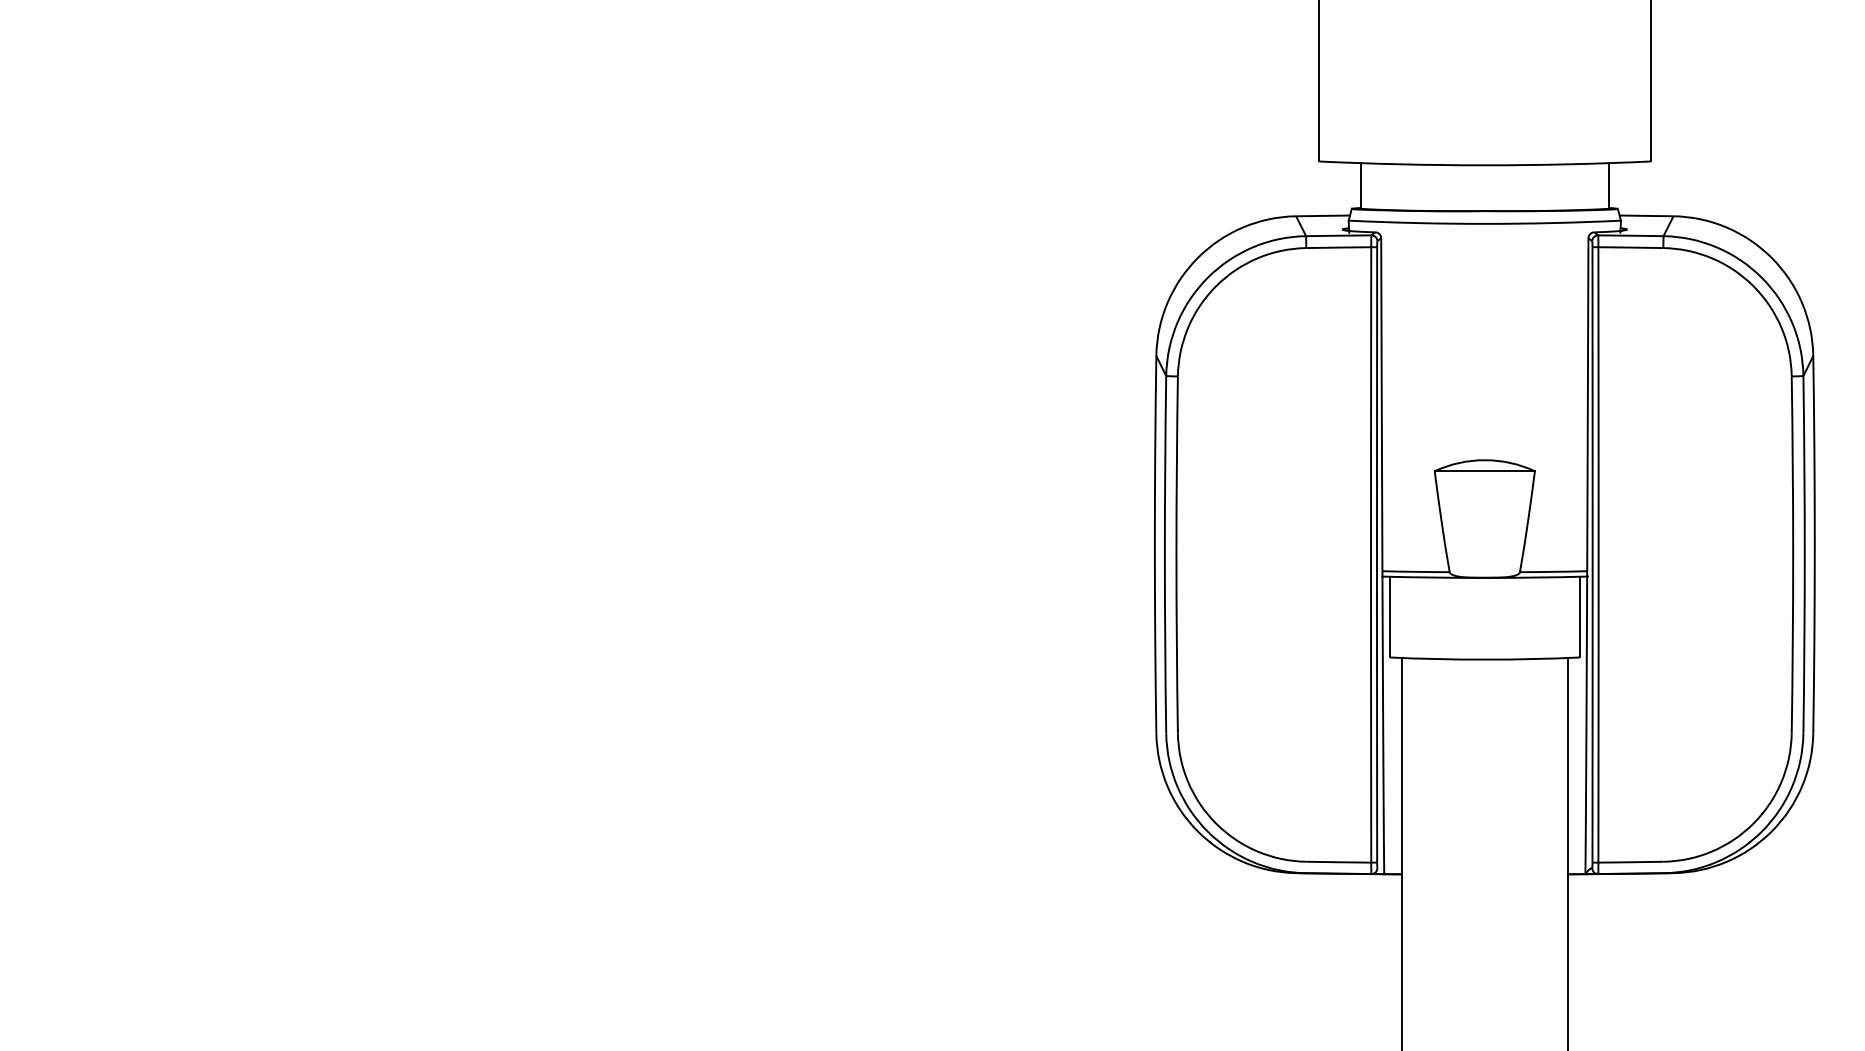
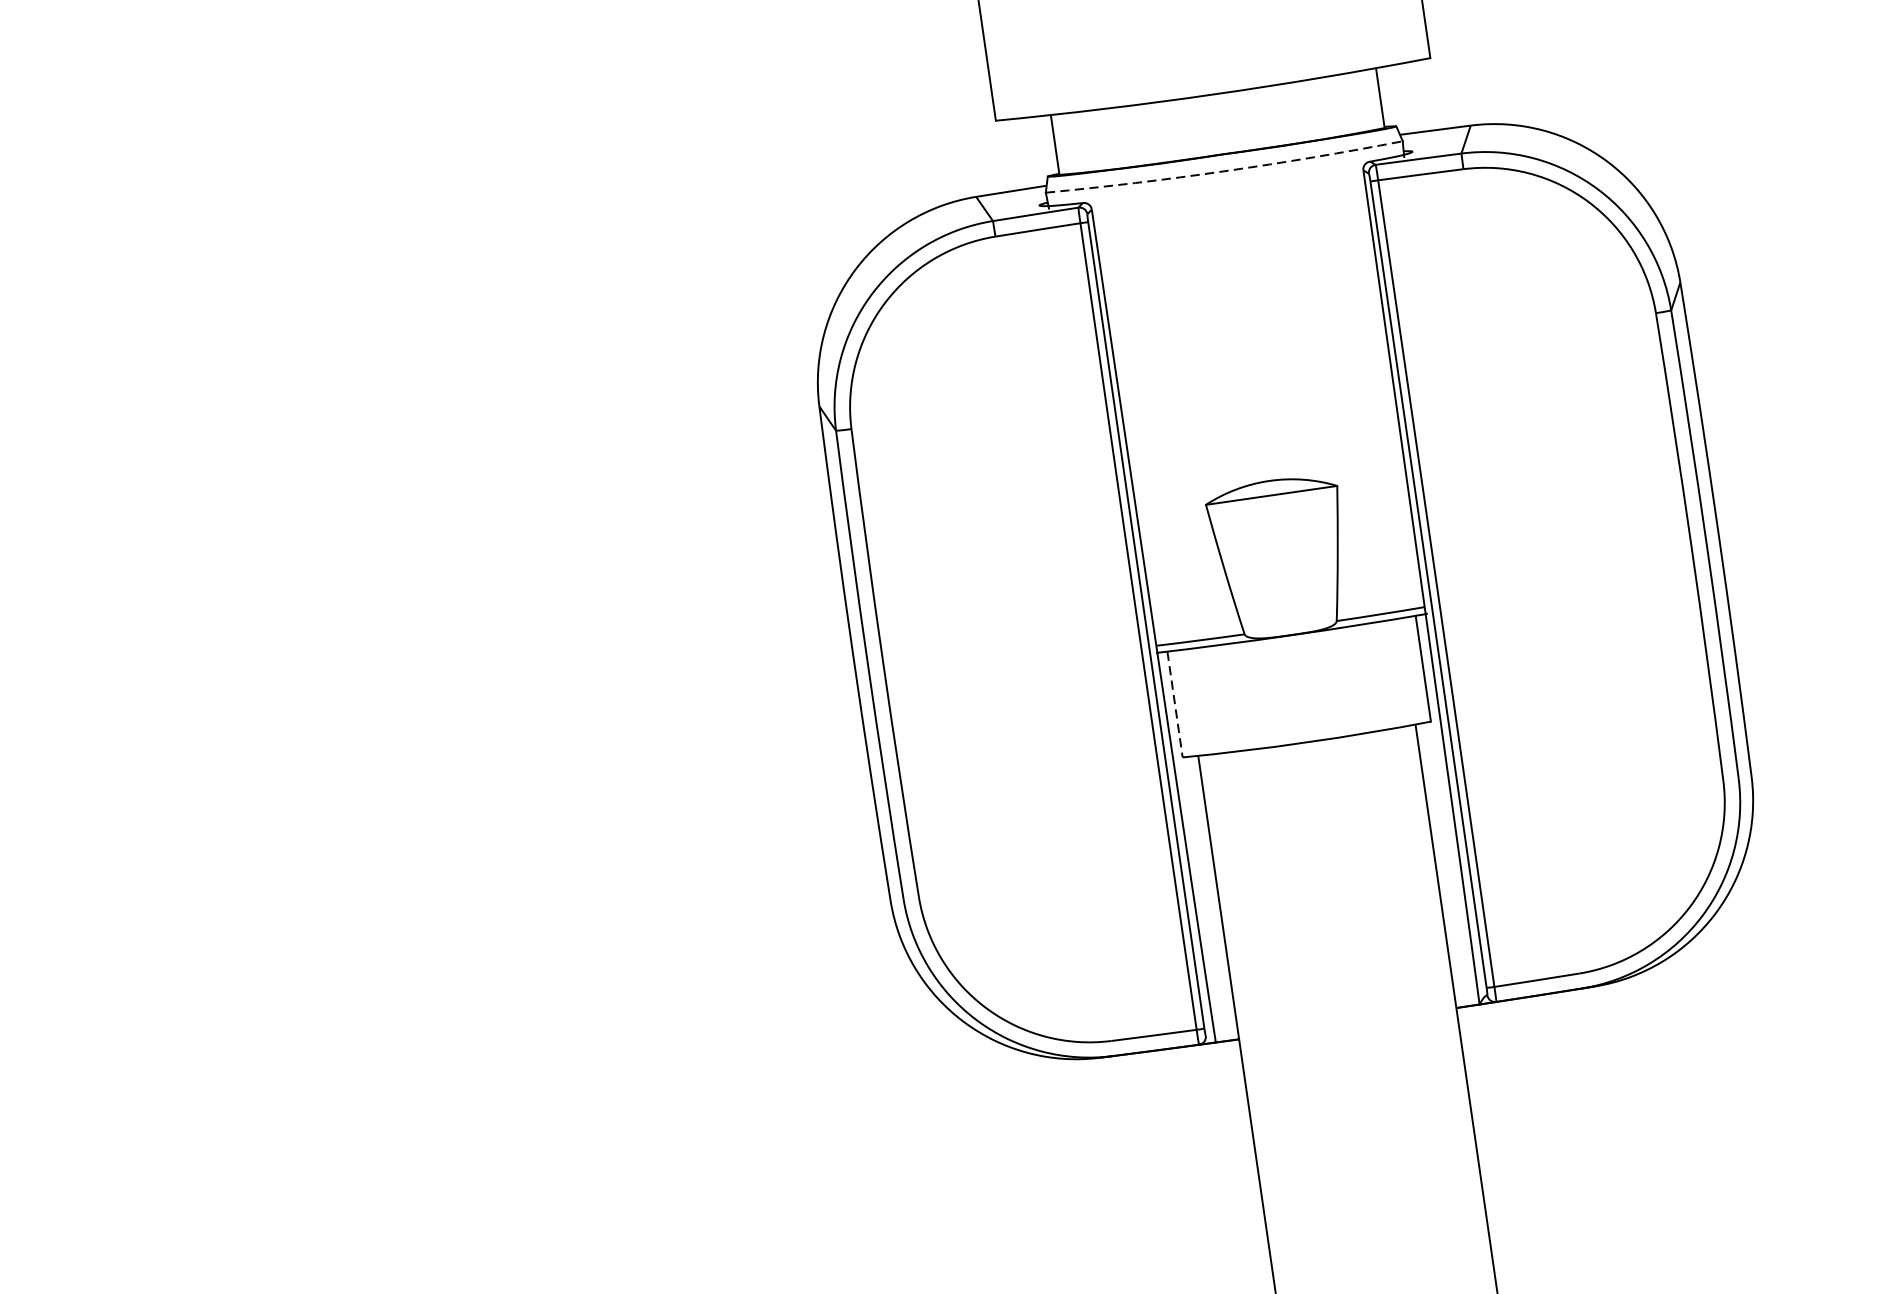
arc: (1484, 223) -> (1224, 170), solid -> dashed
line: (1390, 617) -> (1175, 704), solid -> dashed

